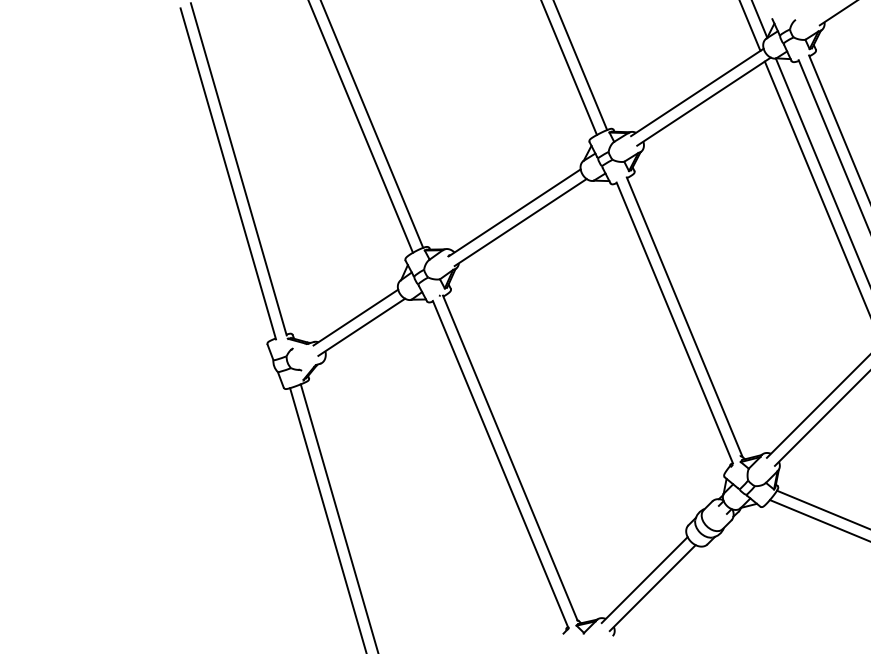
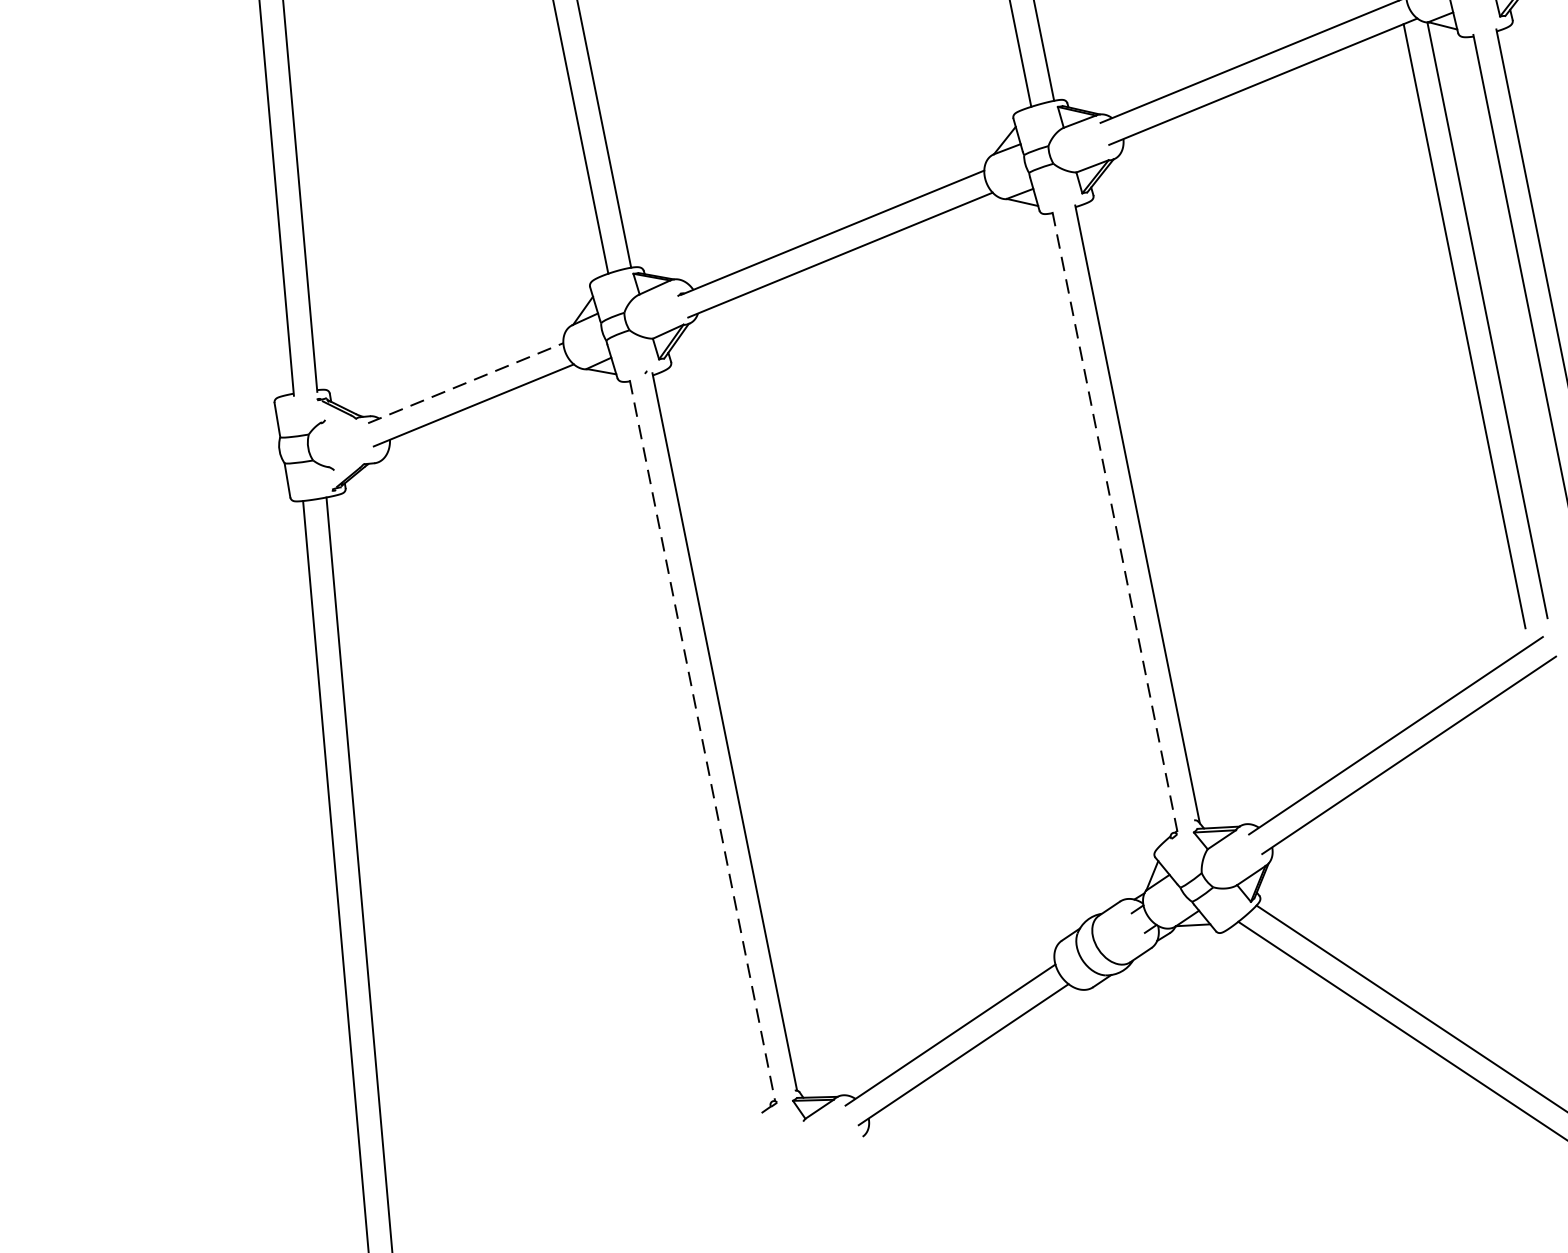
line: (355, 317) -> (465, 382), solid -> dashed
line: (674, 322) -> (1114, 520), solid -> dashed
line: (500, 464) -> (702, 741), solid -> dashed

